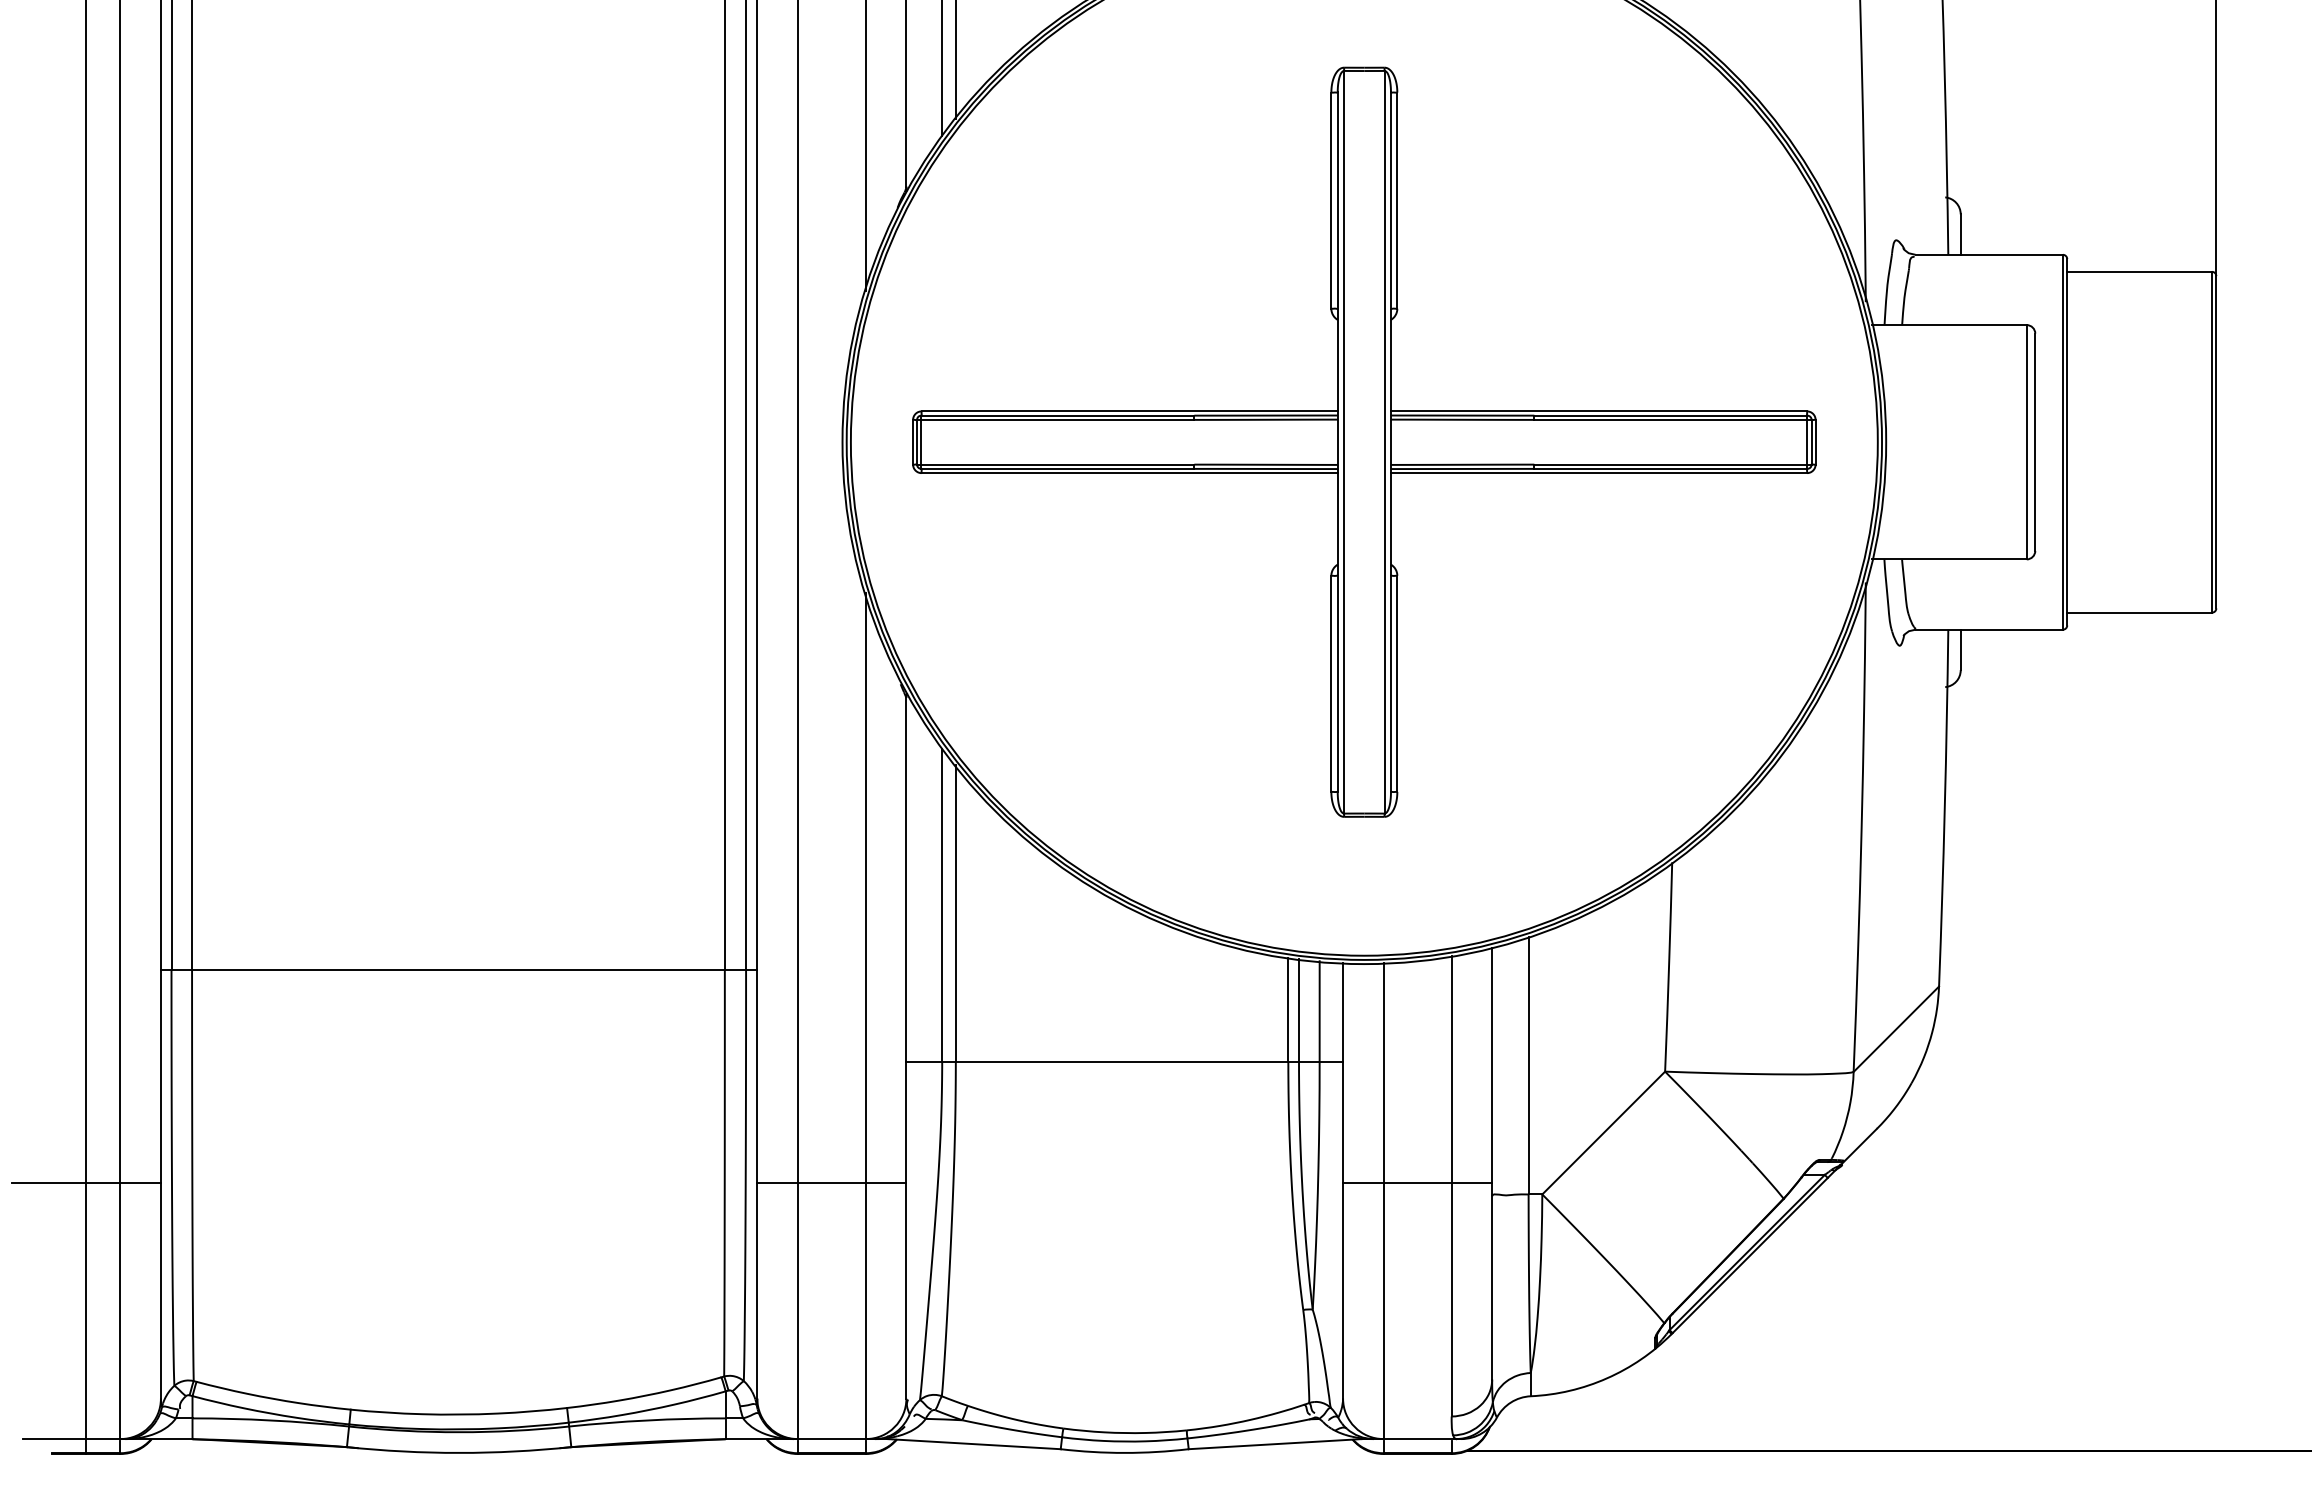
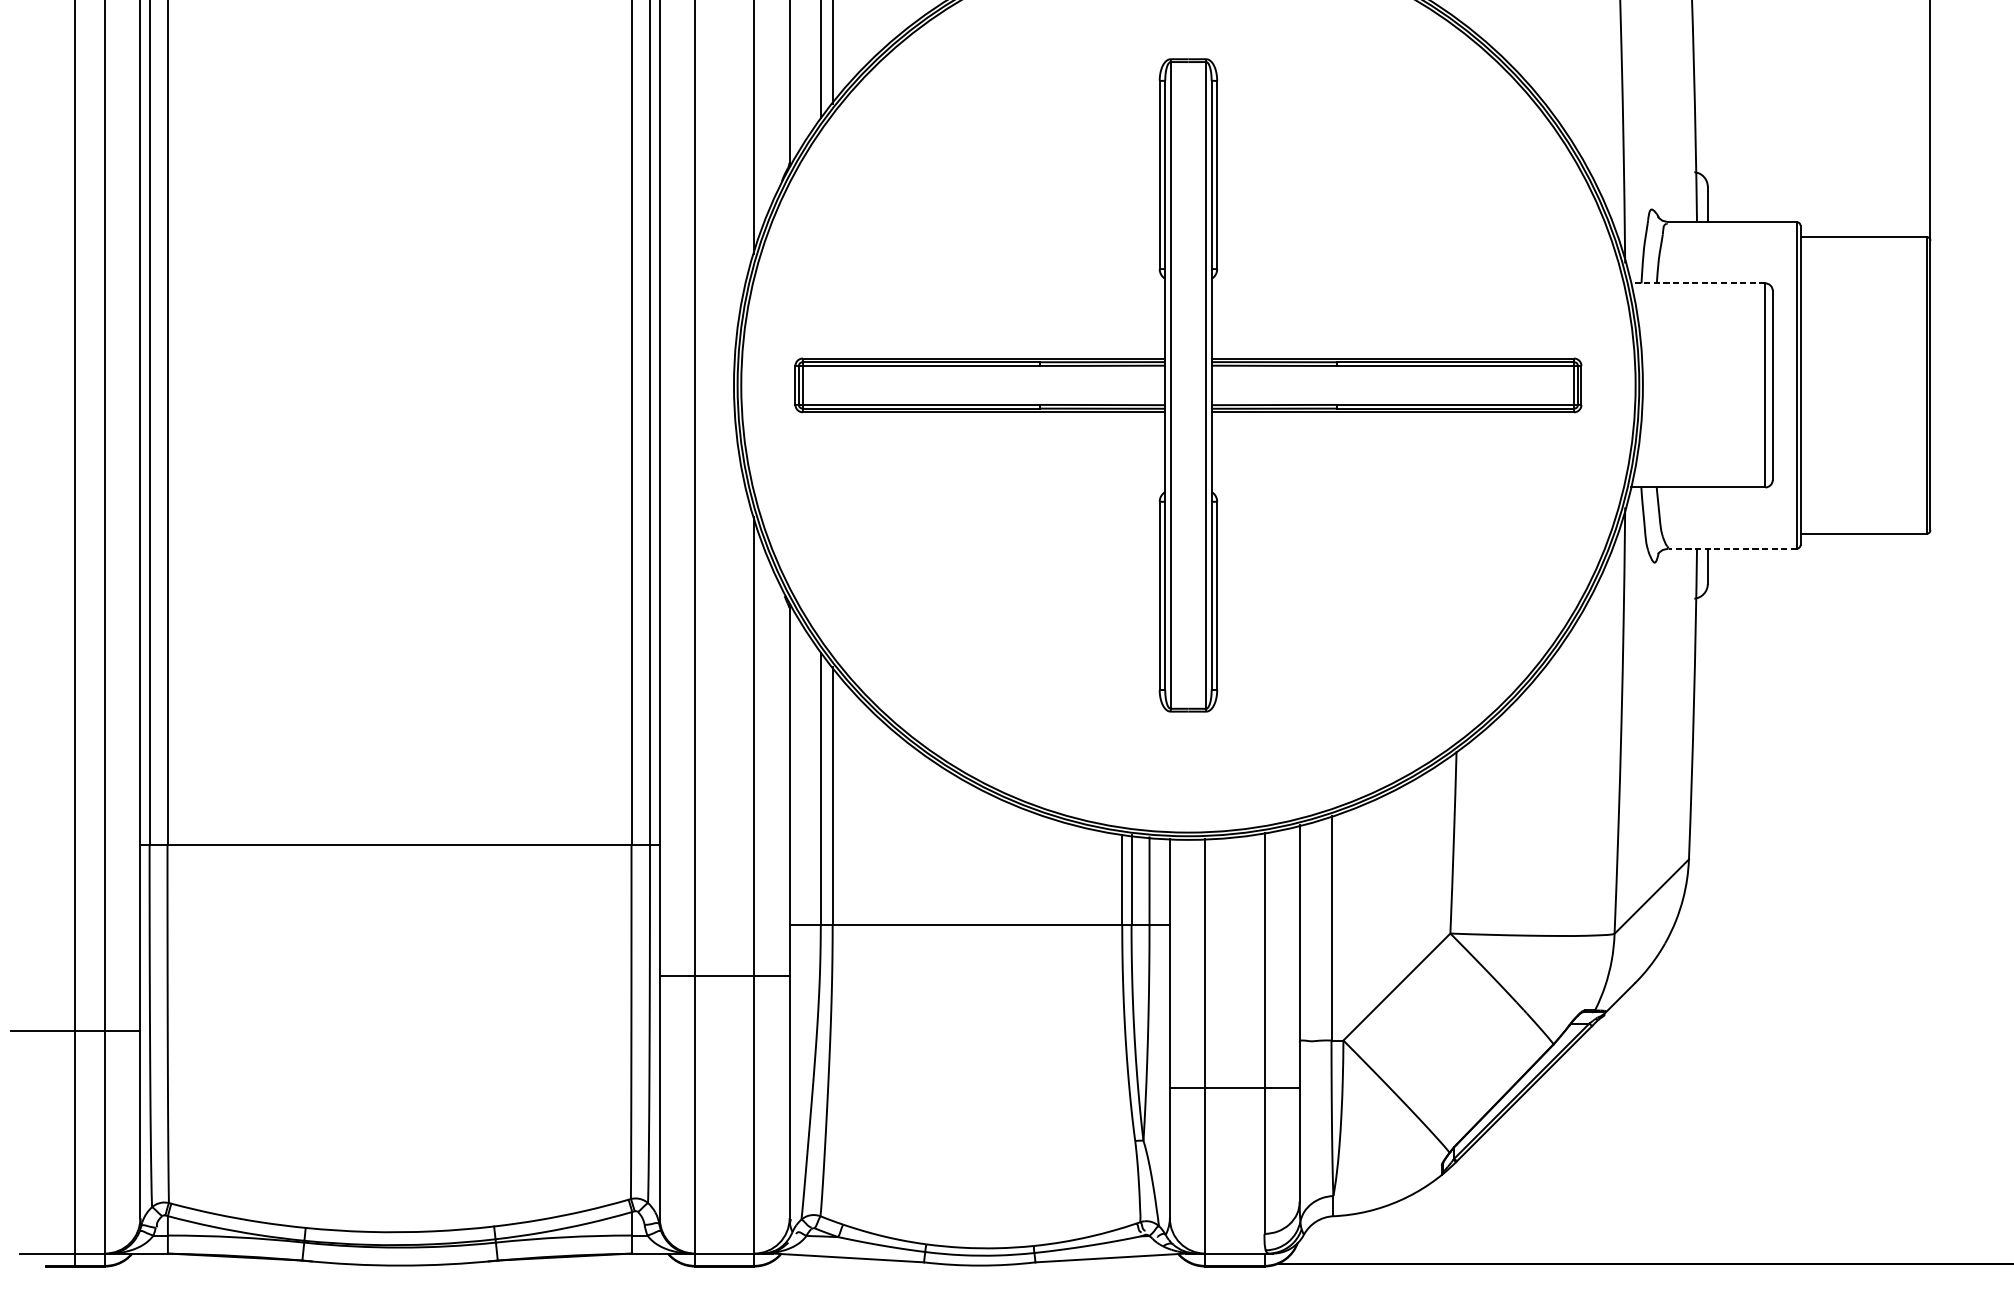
line: (1948, 325) -> (1697, 283), solid -> dashed
line: (1989, 629) -> (1732, 548), solid -> dashed
line: (831, 1183) -> (724, 976), moved
line: (1417, 1183) -> (1234, 1087), moved

